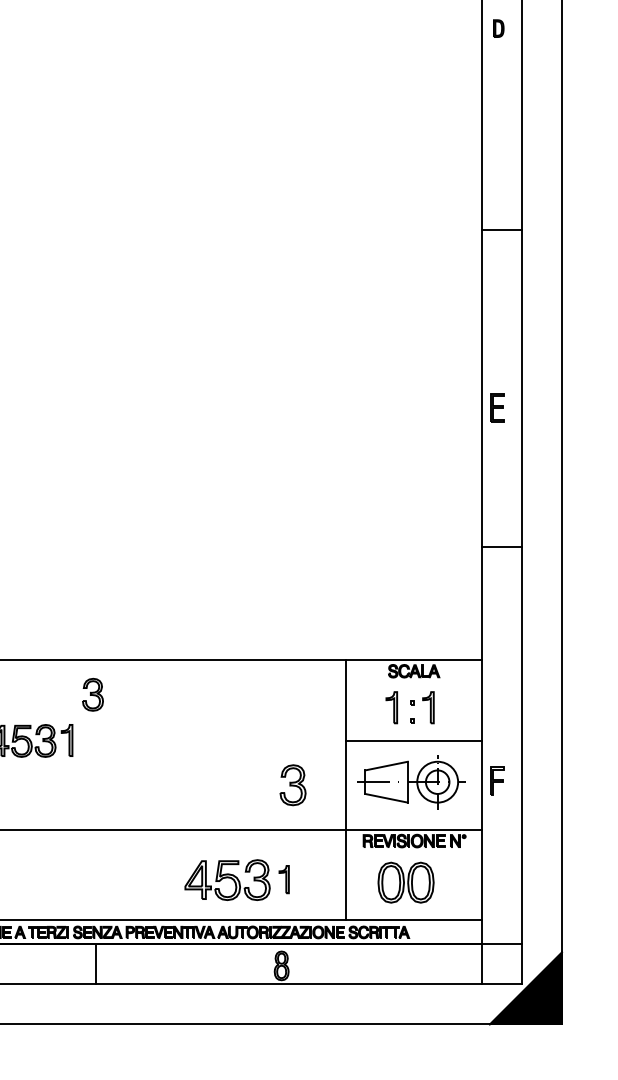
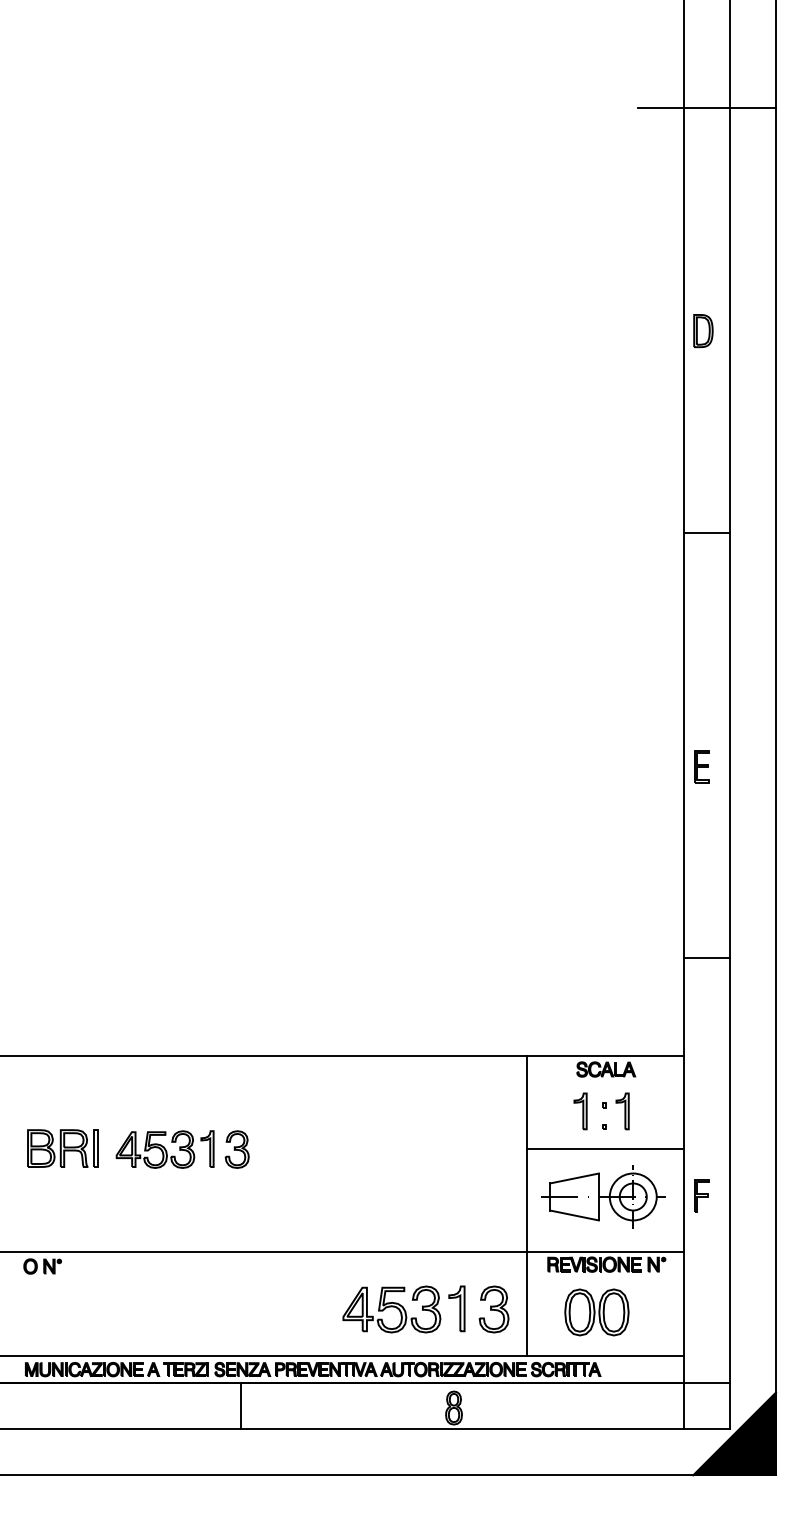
part: (498, 28) -> (703, 331), size x1.67
line: (501, 229) -> (706, 532), moved
line: (501, 547) -> (706, 958), moved
part: (92, 694) -> (236, 1149), moved
part: (292, 785) -> (493, 1309), moved
part: (283, 879) -> (456, 1308), size x1.43

